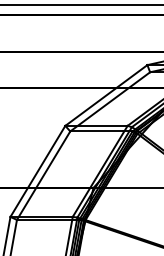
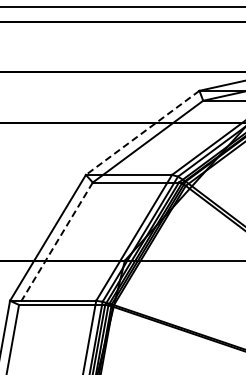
line: (106, 95) -> (142, 132), solid -> dashed
line: (43, 176) -> (55, 244), solid -> dashed

